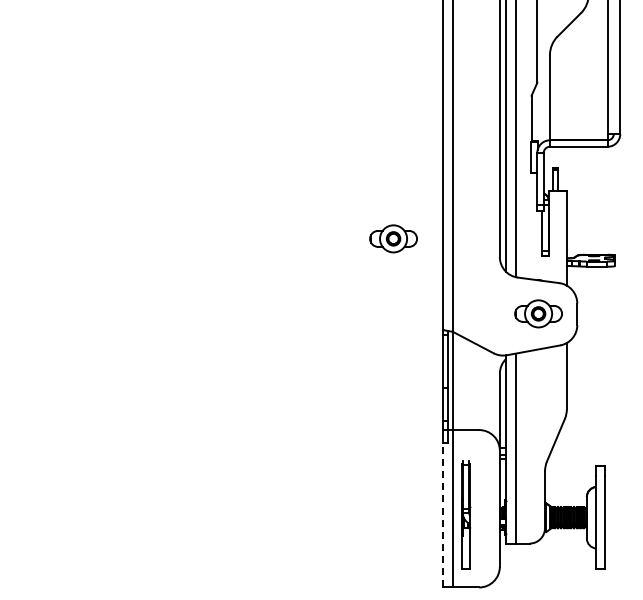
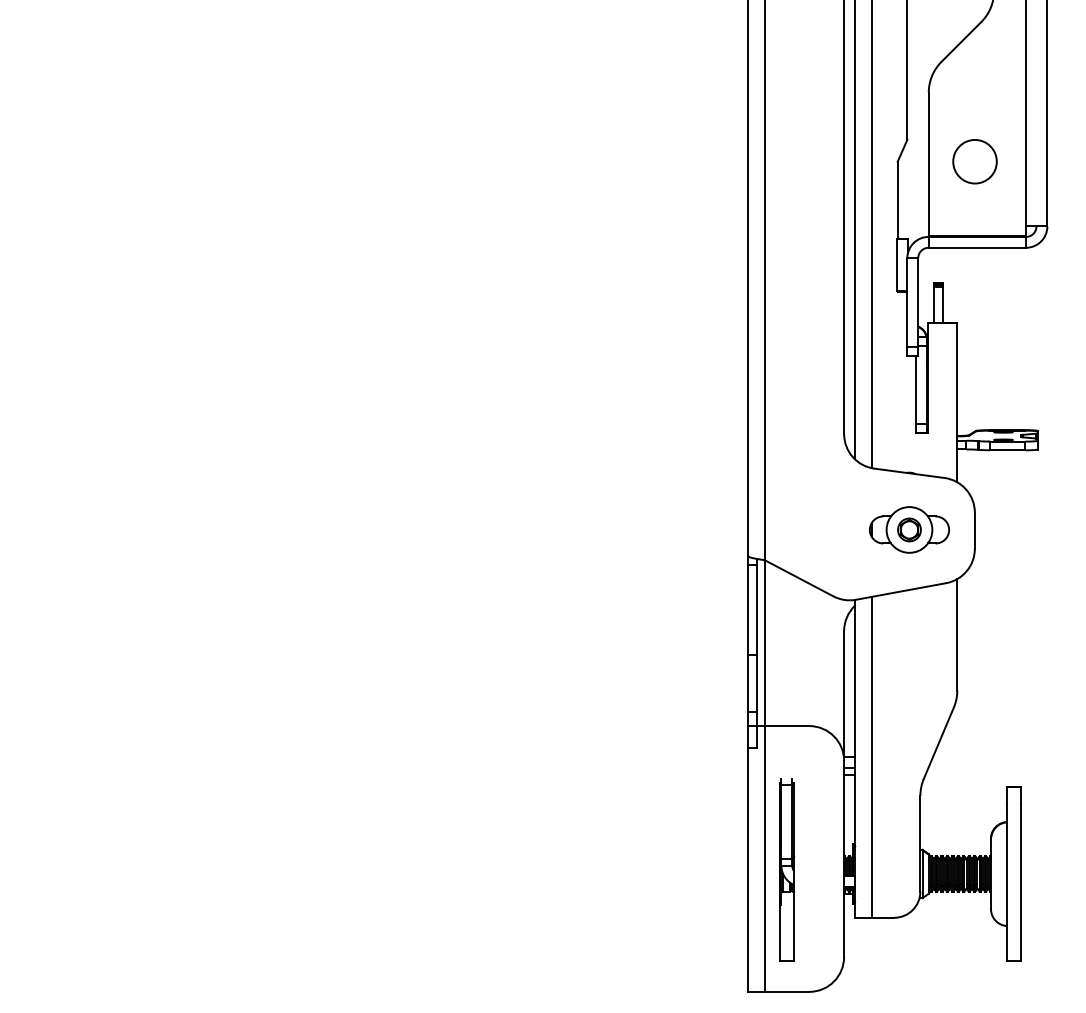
circle: (577, 95) -> (975, 161), added
part: (393, 238) -> (664, 402), removed
line: (443, 514) -> (748, 868), dashed -> solid

